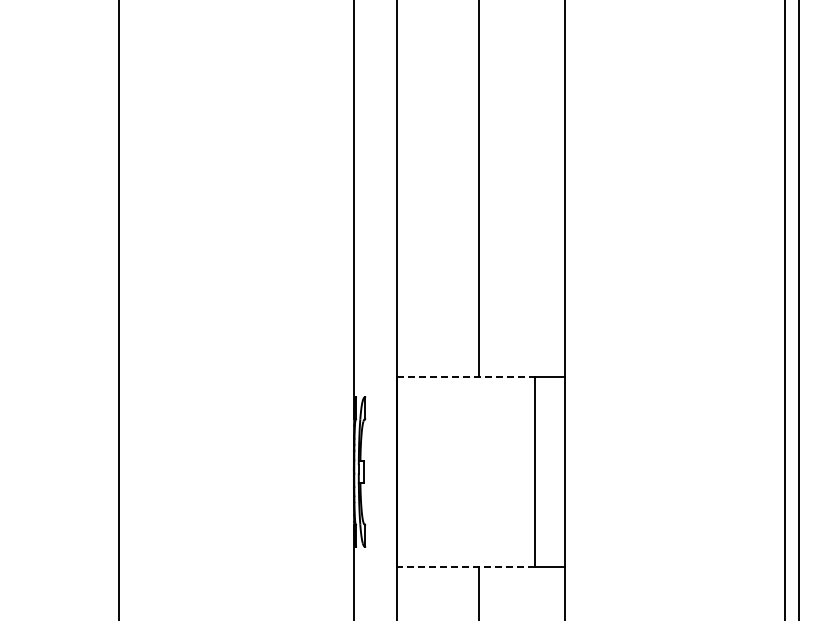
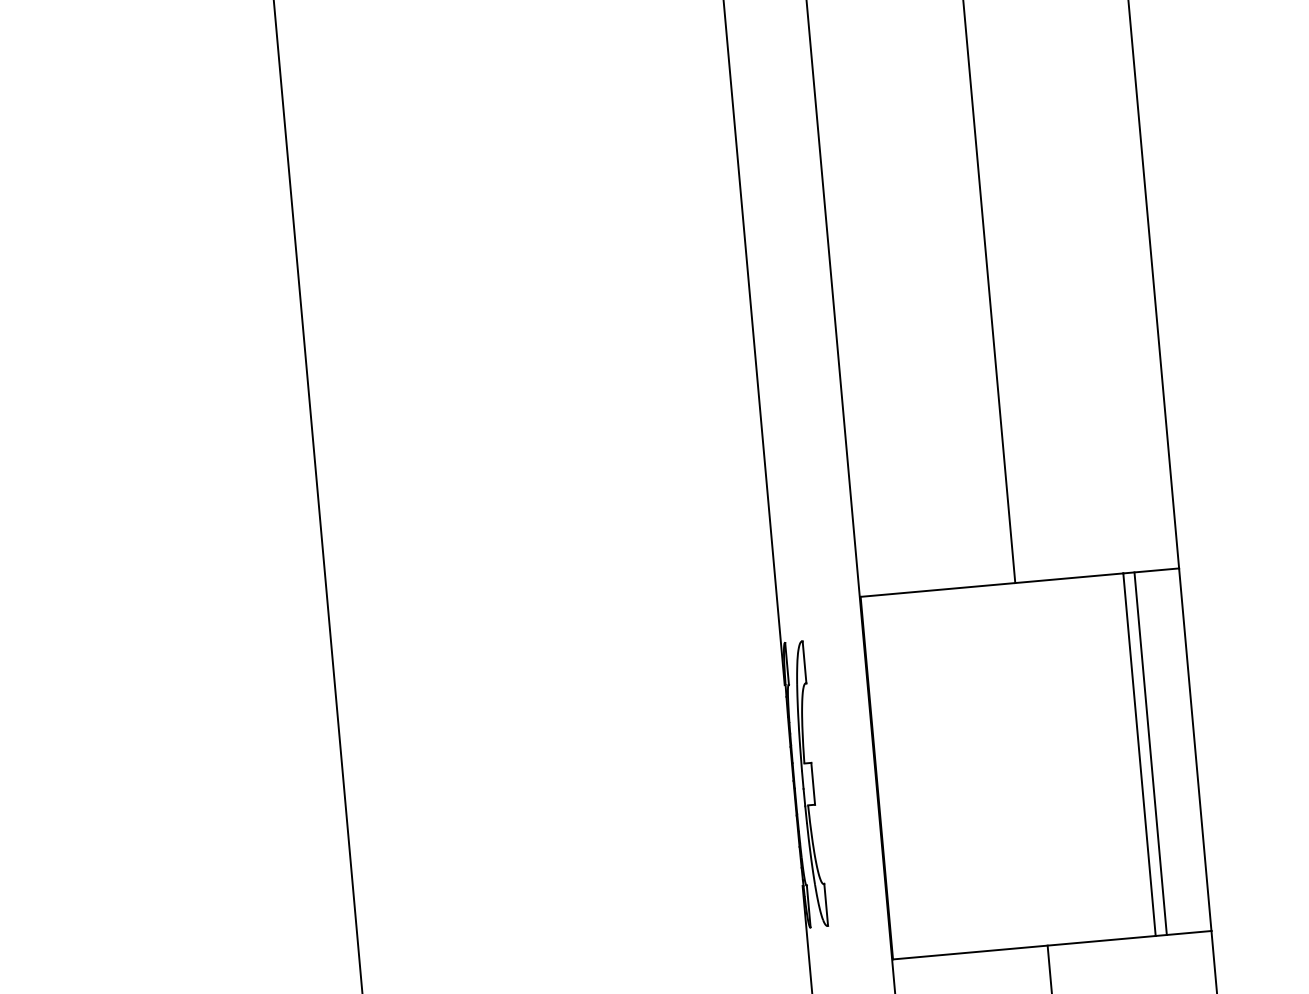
line: (466, 376) -> (992, 584), dashed -> solid
line: (541, 471) -> (1151, 752), added
line: (466, 567) -> (1024, 948), dashed -> solid

